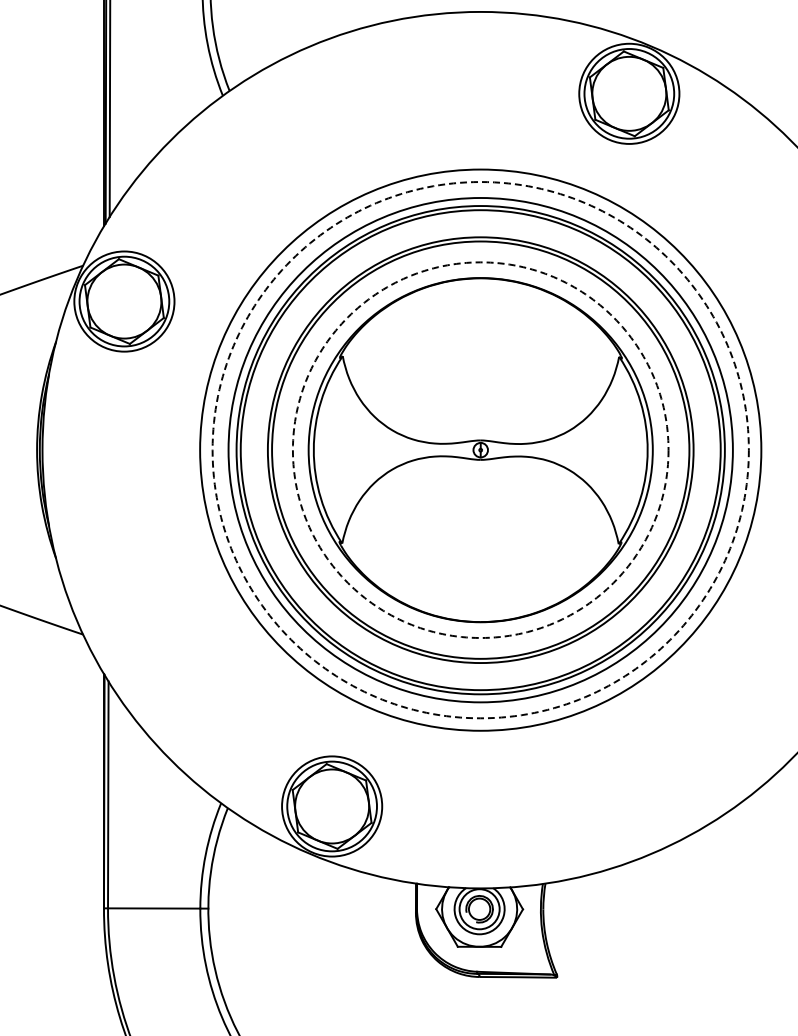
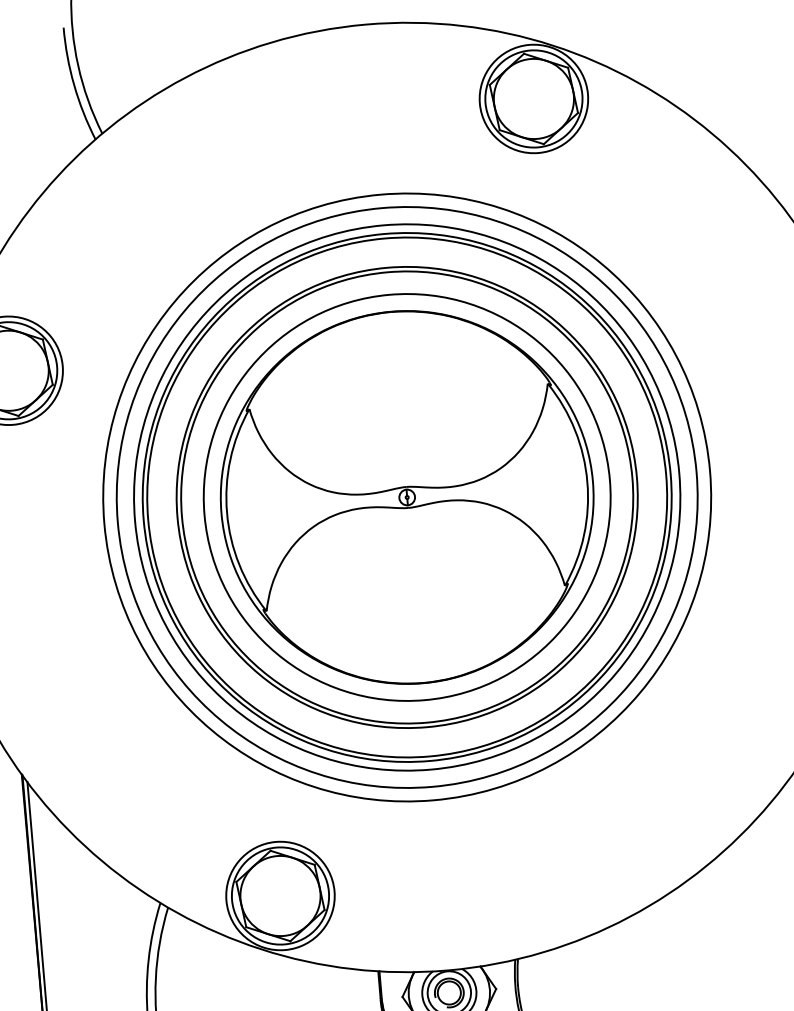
circle: (480, 449) -> (406, 496), dashed -> solid
circle: (480, 450) -> (406, 497), dashed -> solid

